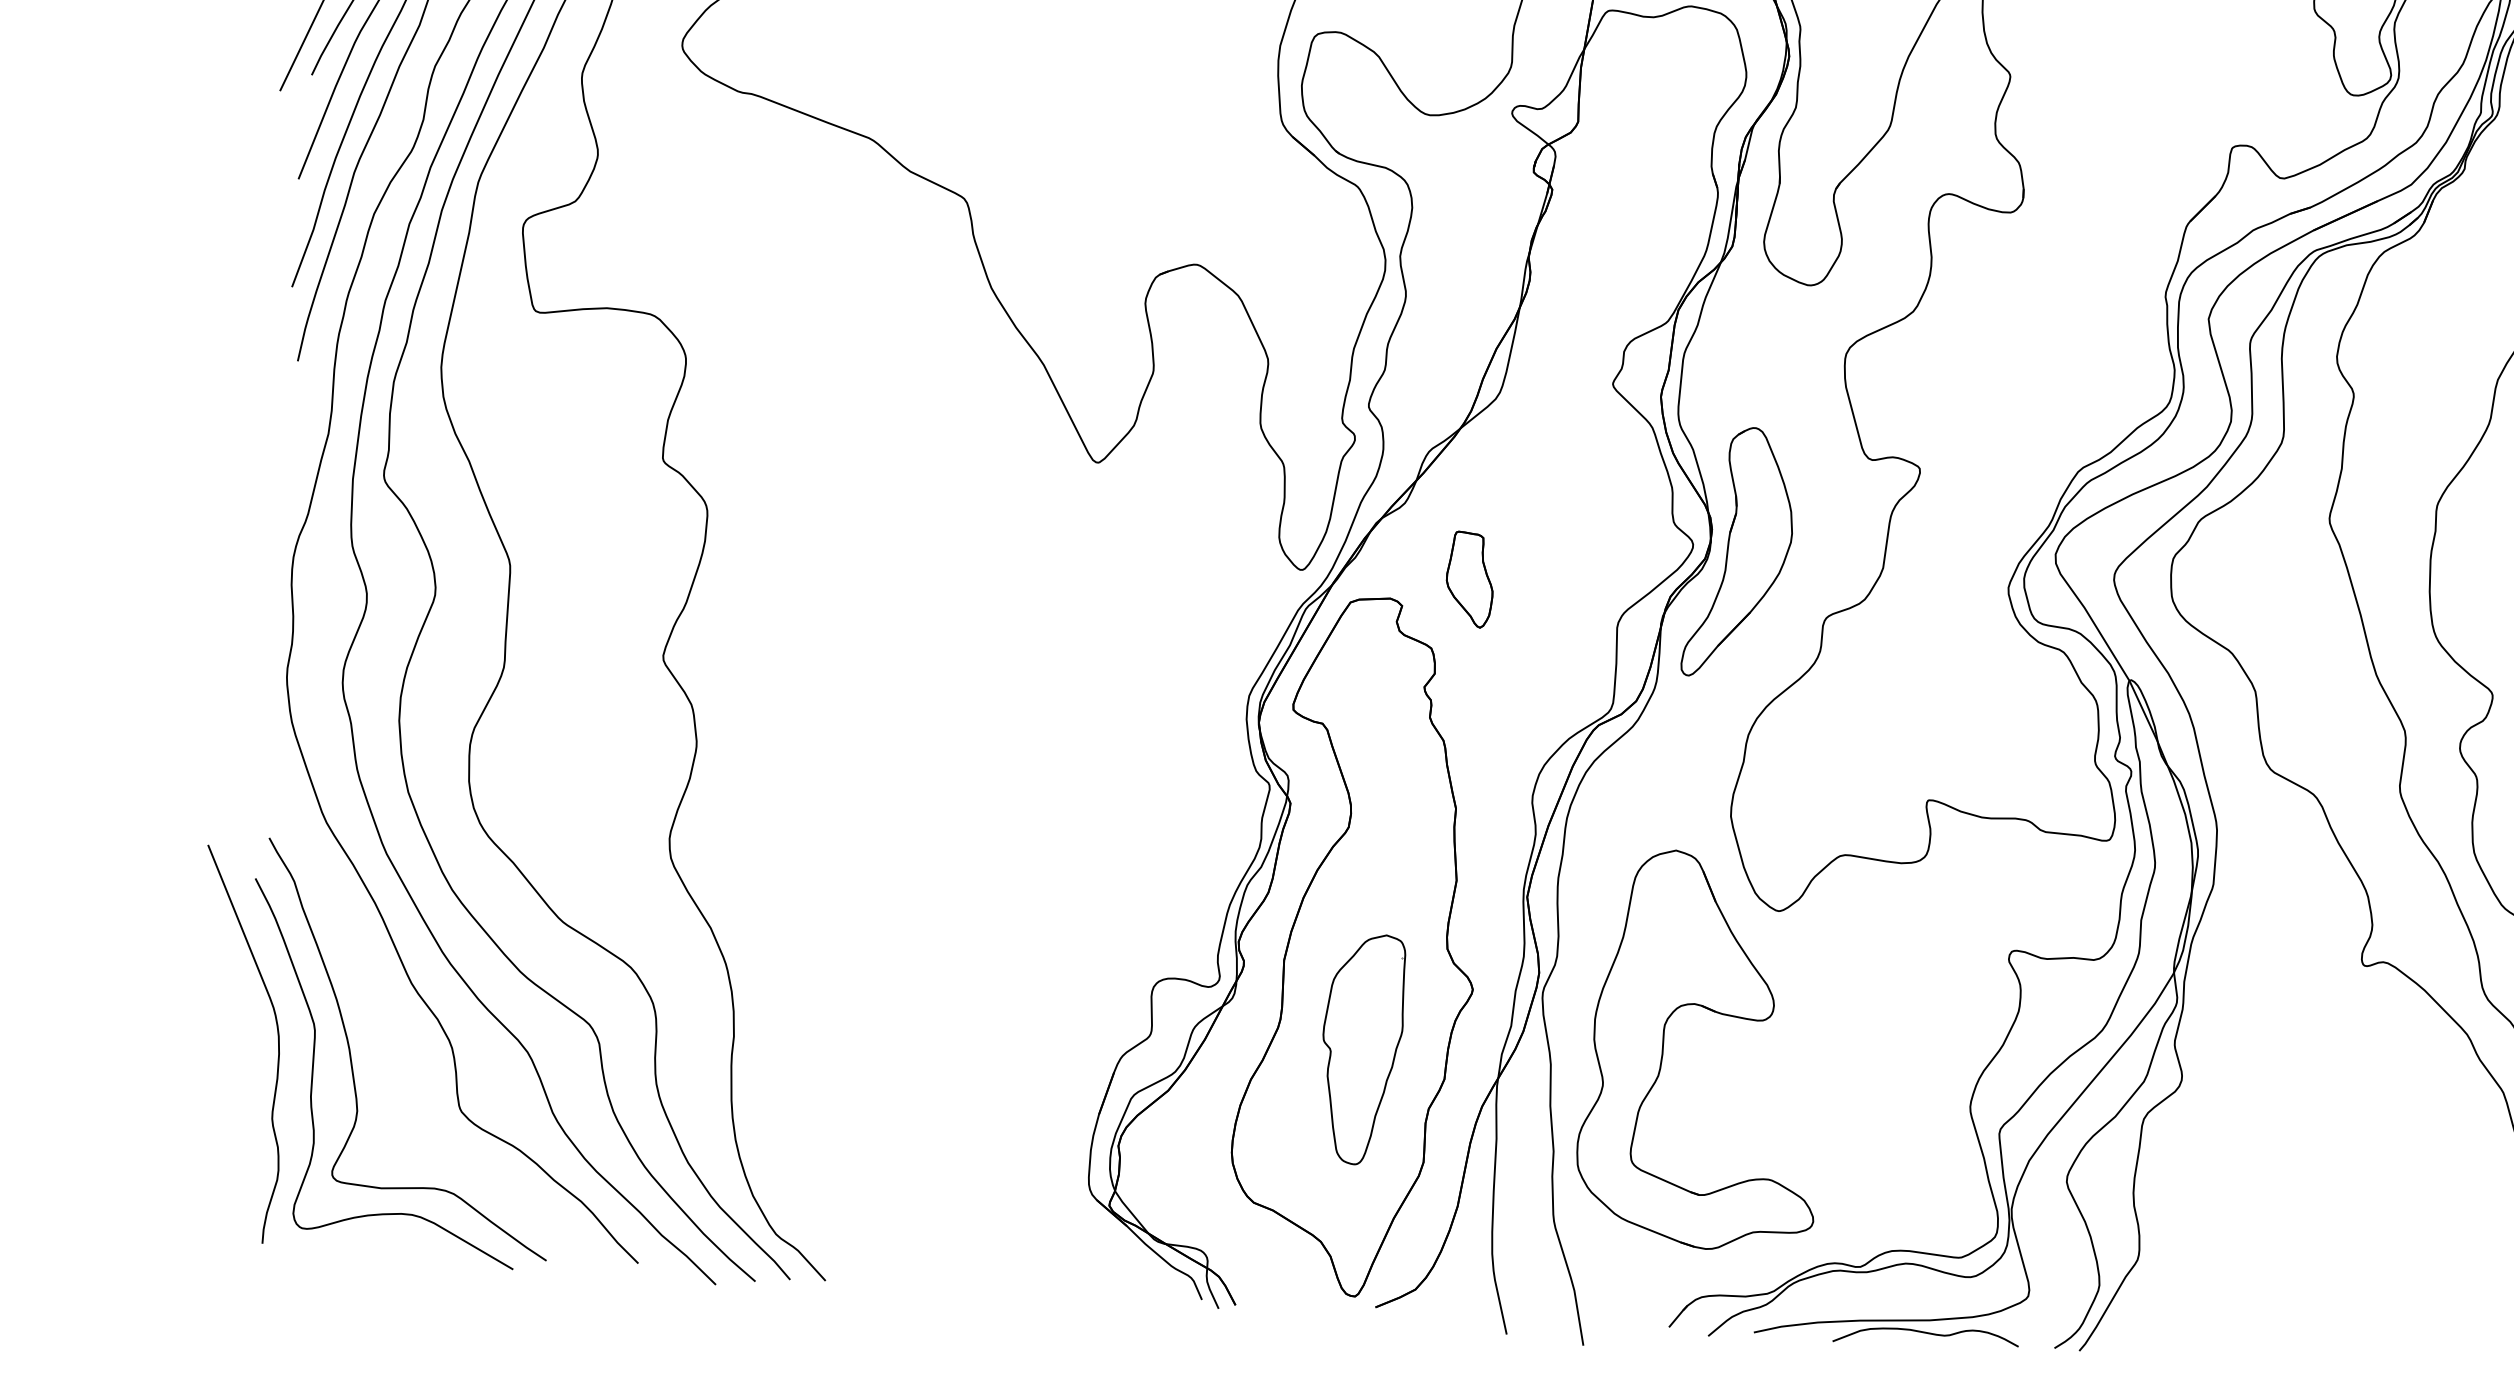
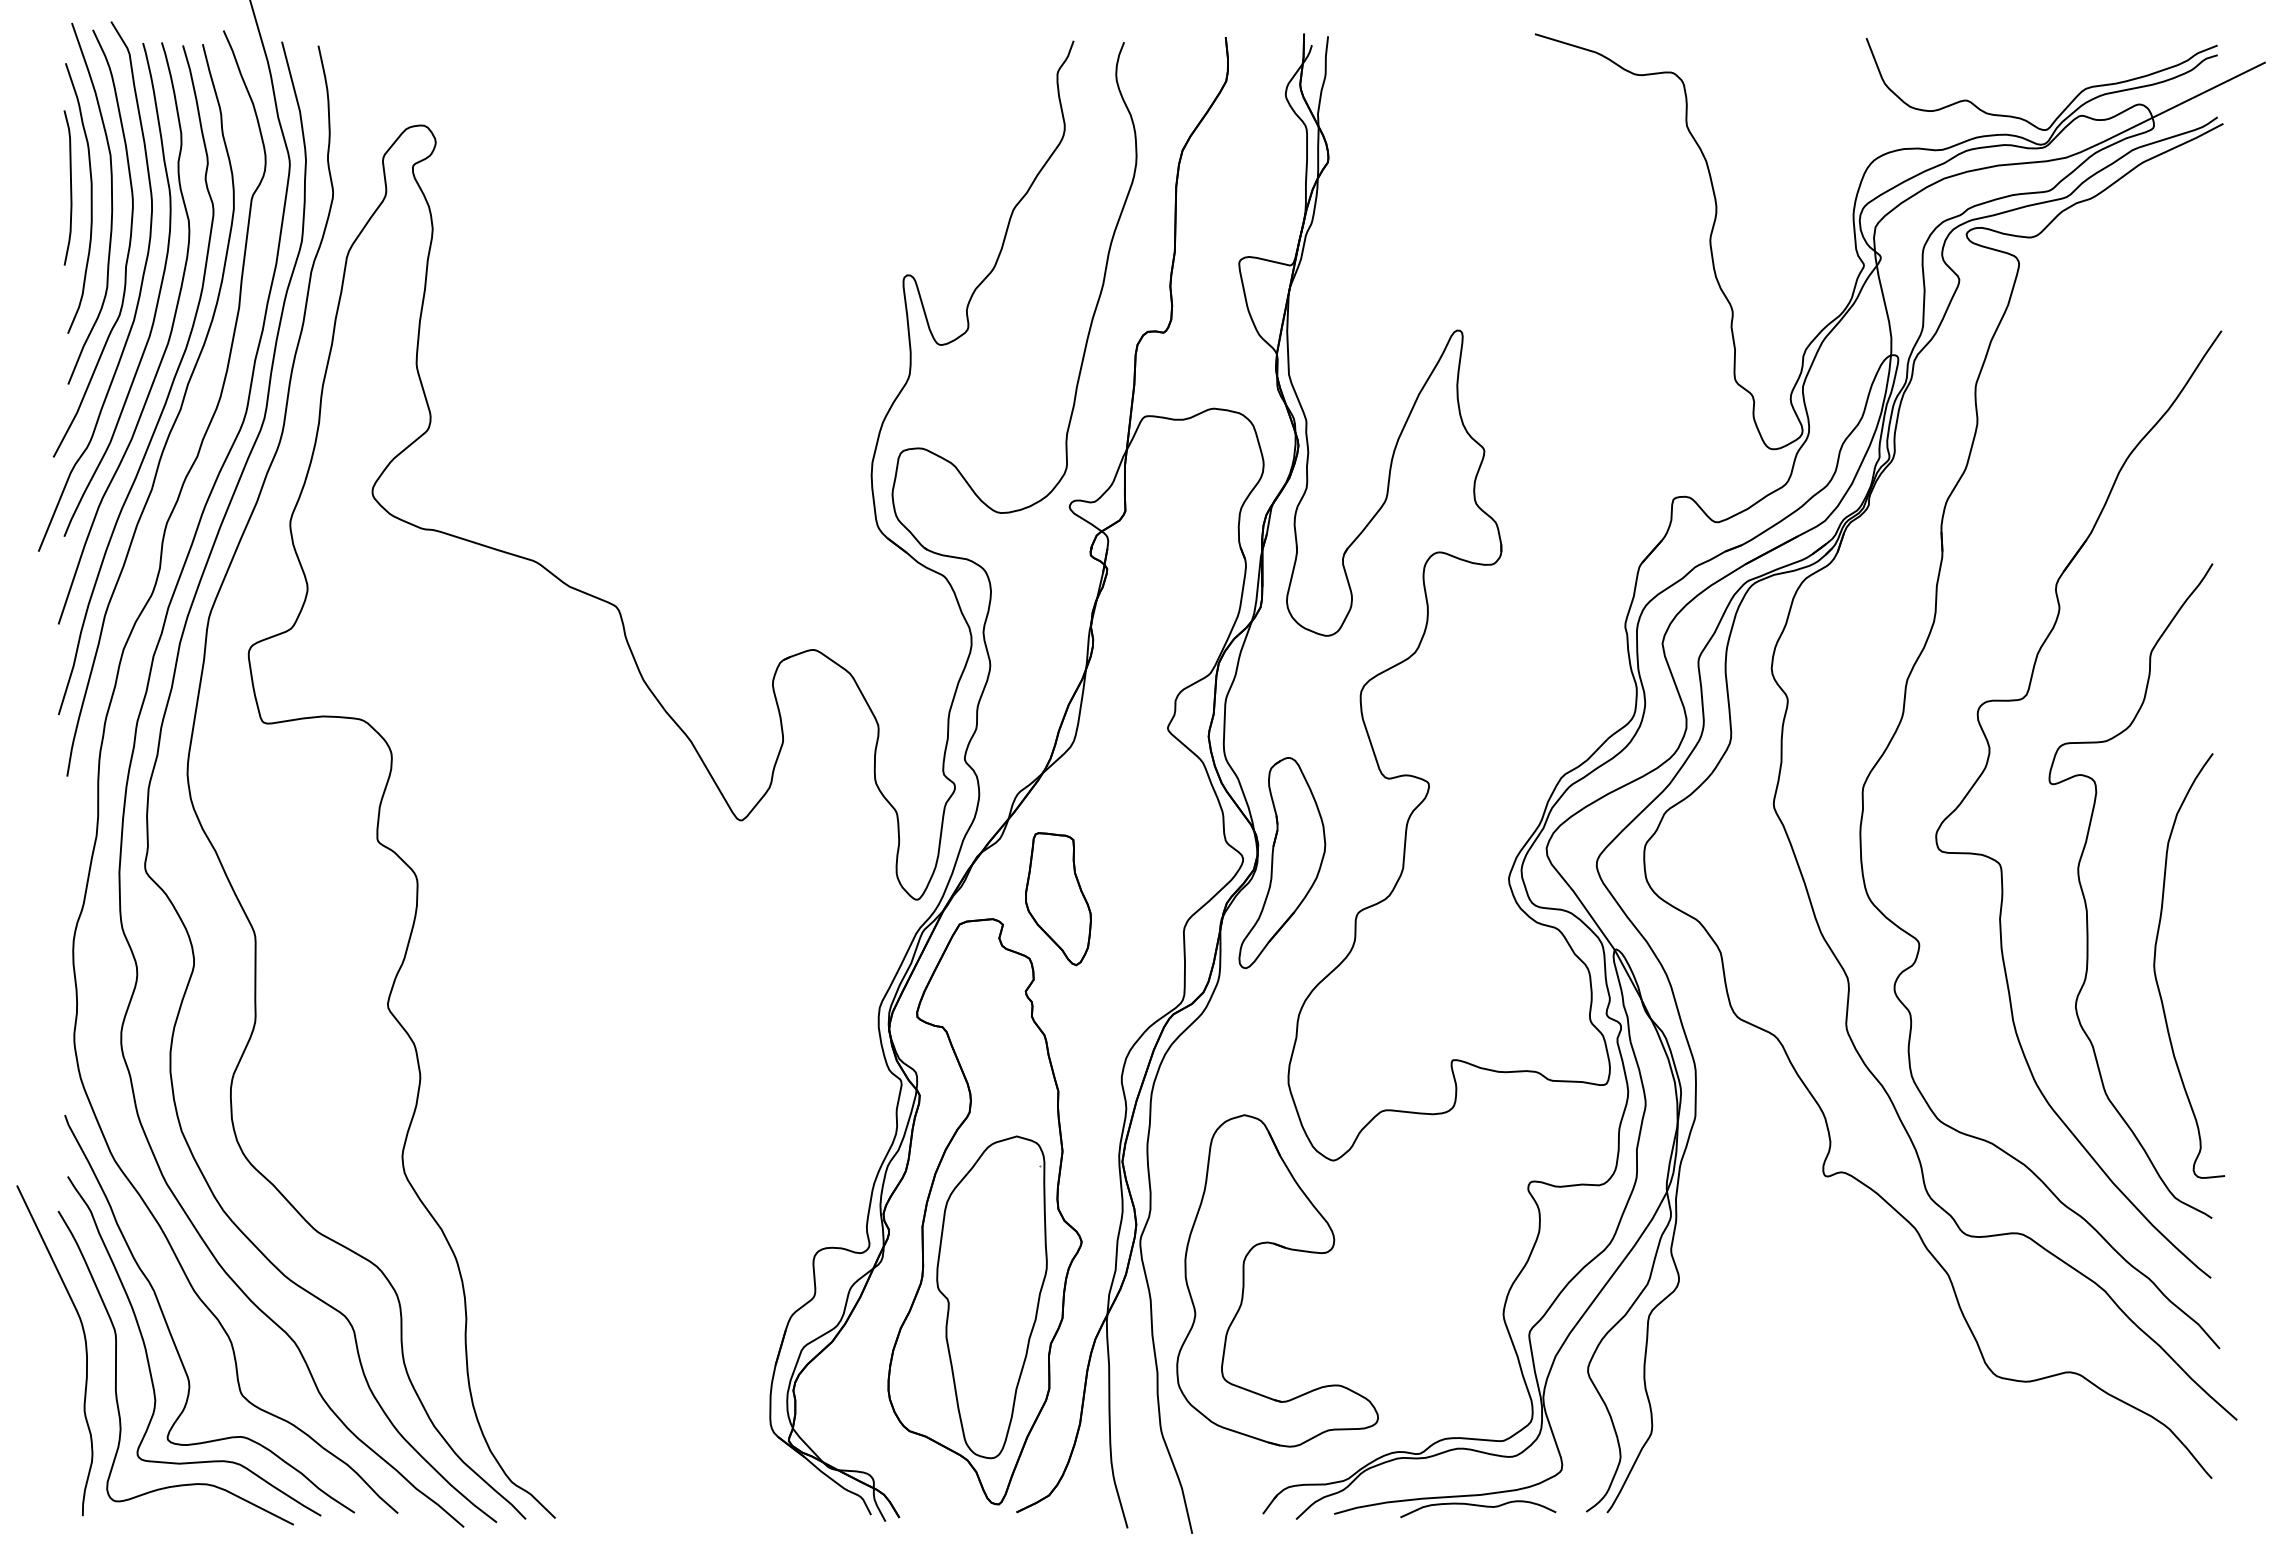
part: (1470, 579) -> (1058, 899), size x1.67
curve: (380, 1028) -> (170, 1330), added
part: (1361, 1049) -> (991, 1297), size x1.67

